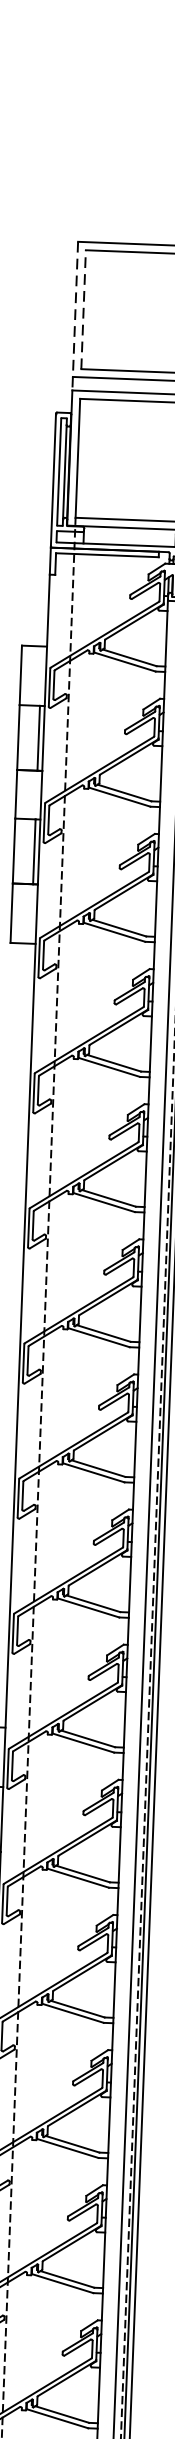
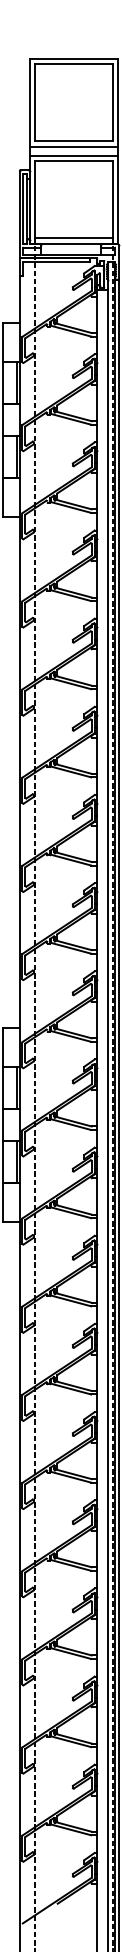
line: (84, 309) -> (35, 102), dashed -> solid
line: (74, 316) -> (29, 107), dashed -> solid

